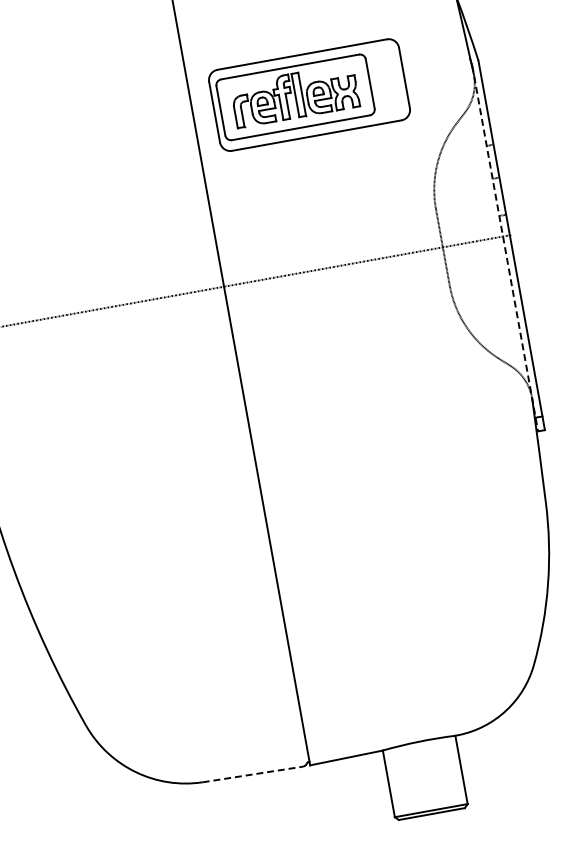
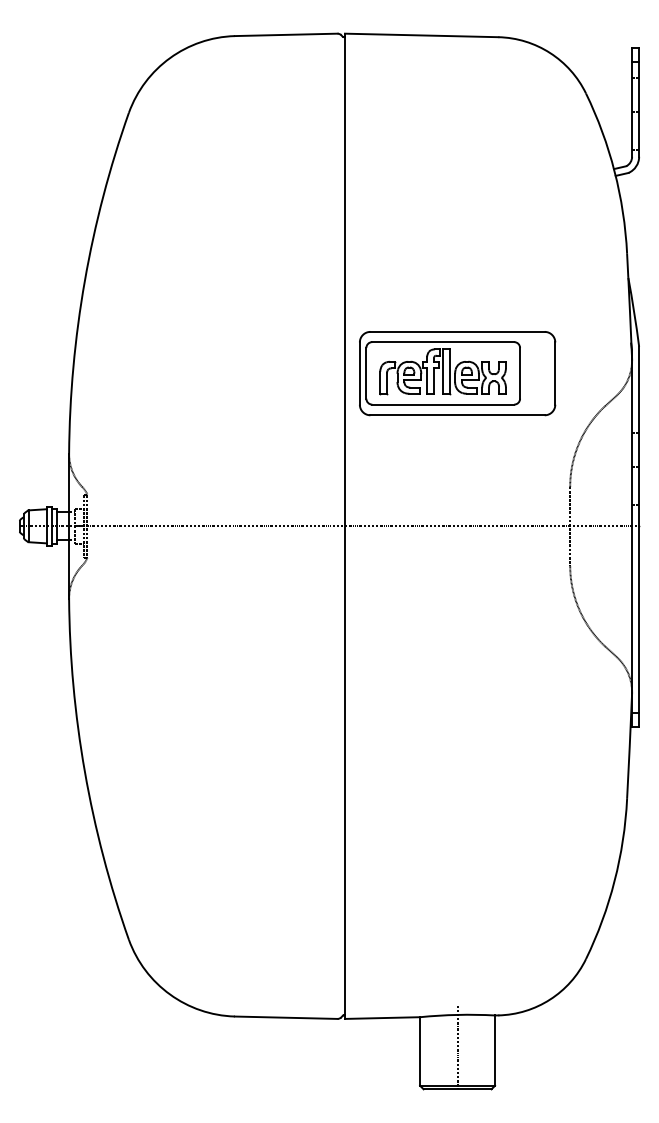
part: (309, 95) -> (457, 373), moved
line: (505, 249) -> (632, 539), dashed -> solid
line: (424, 772) -> (457, 1046), added
line: (253, 774) -> (286, 1017), dashed -> solid

